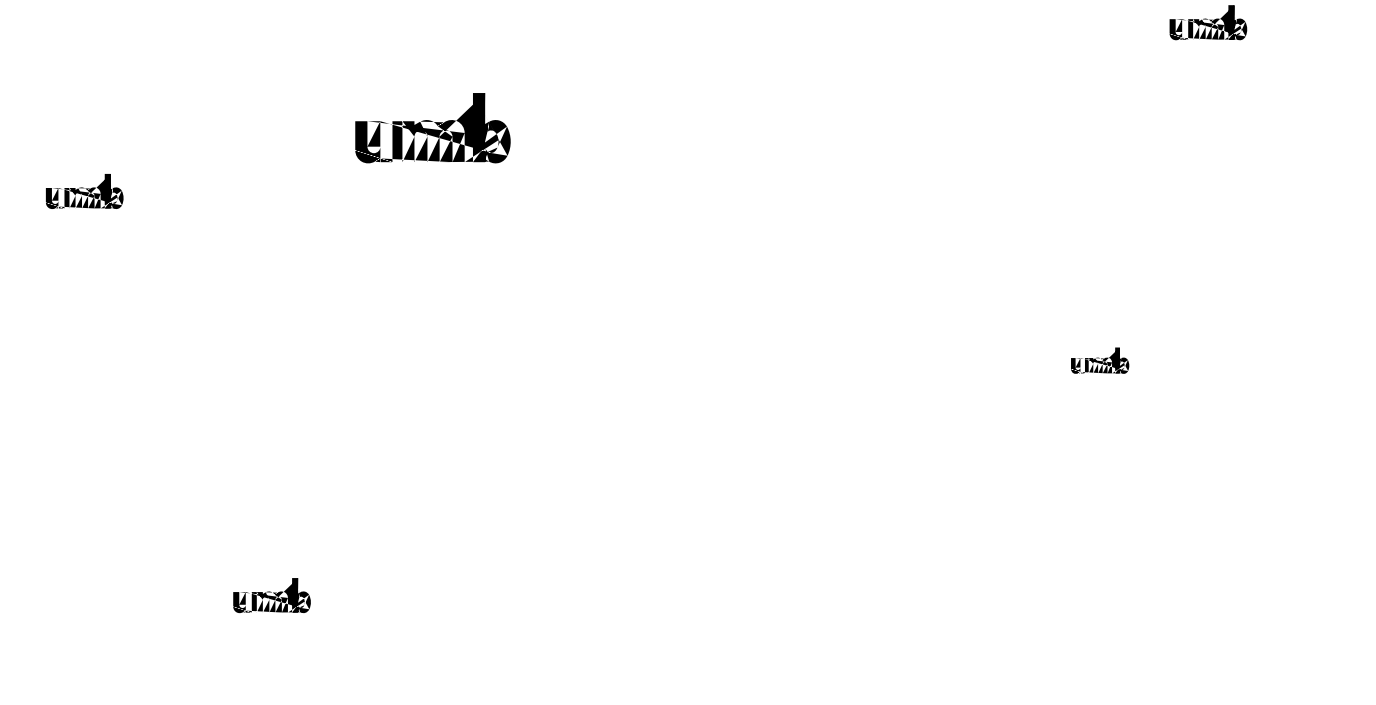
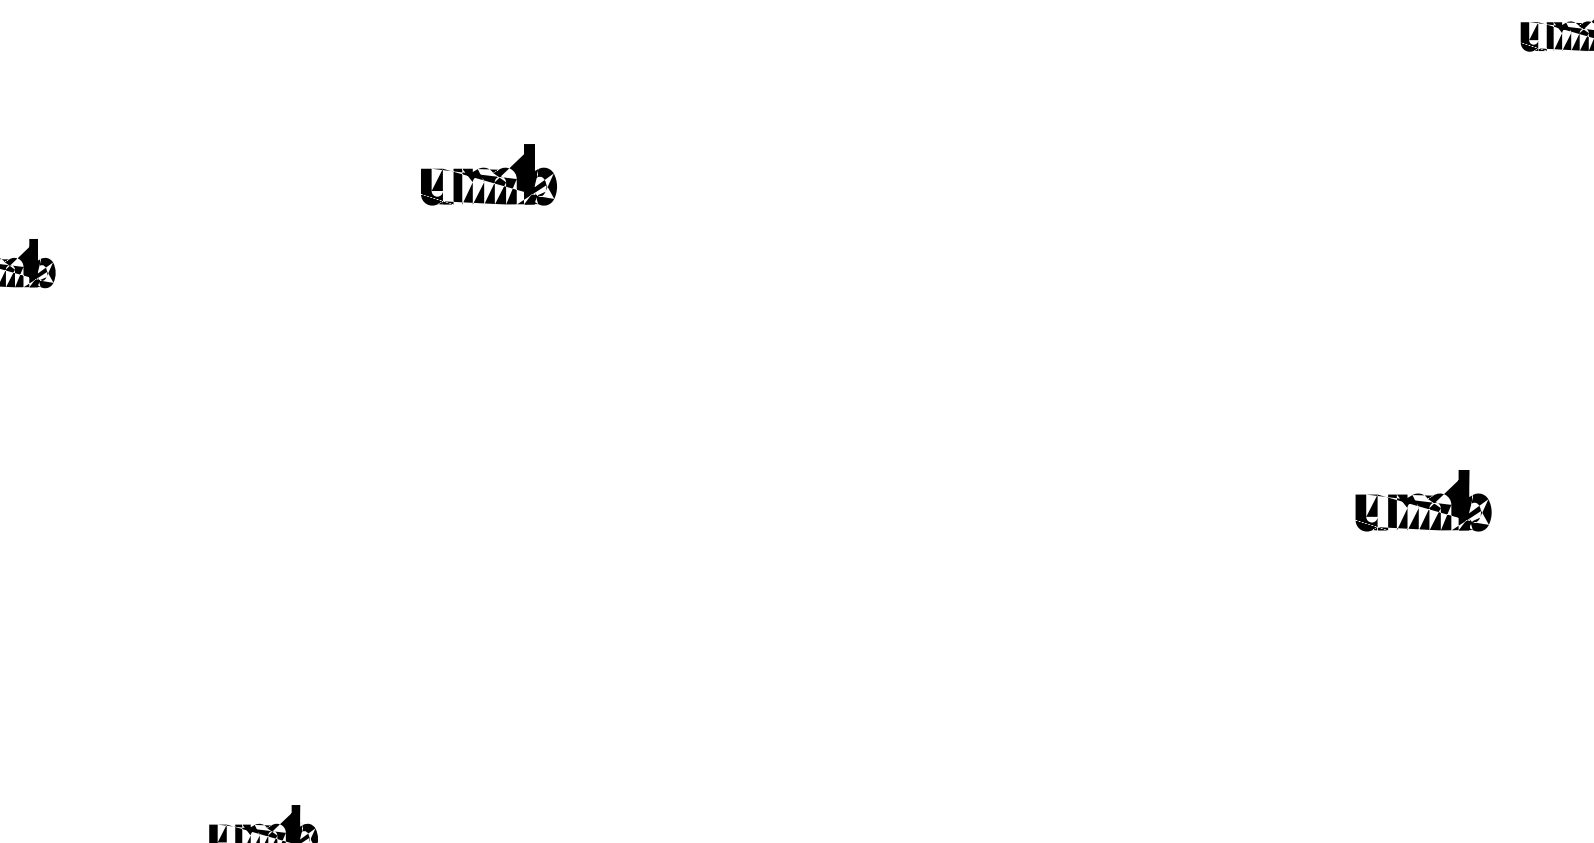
part: (432, 127) -> (488, 173), size x0.62
part: (1099, 360) -> (1422, 500), size x1.67

